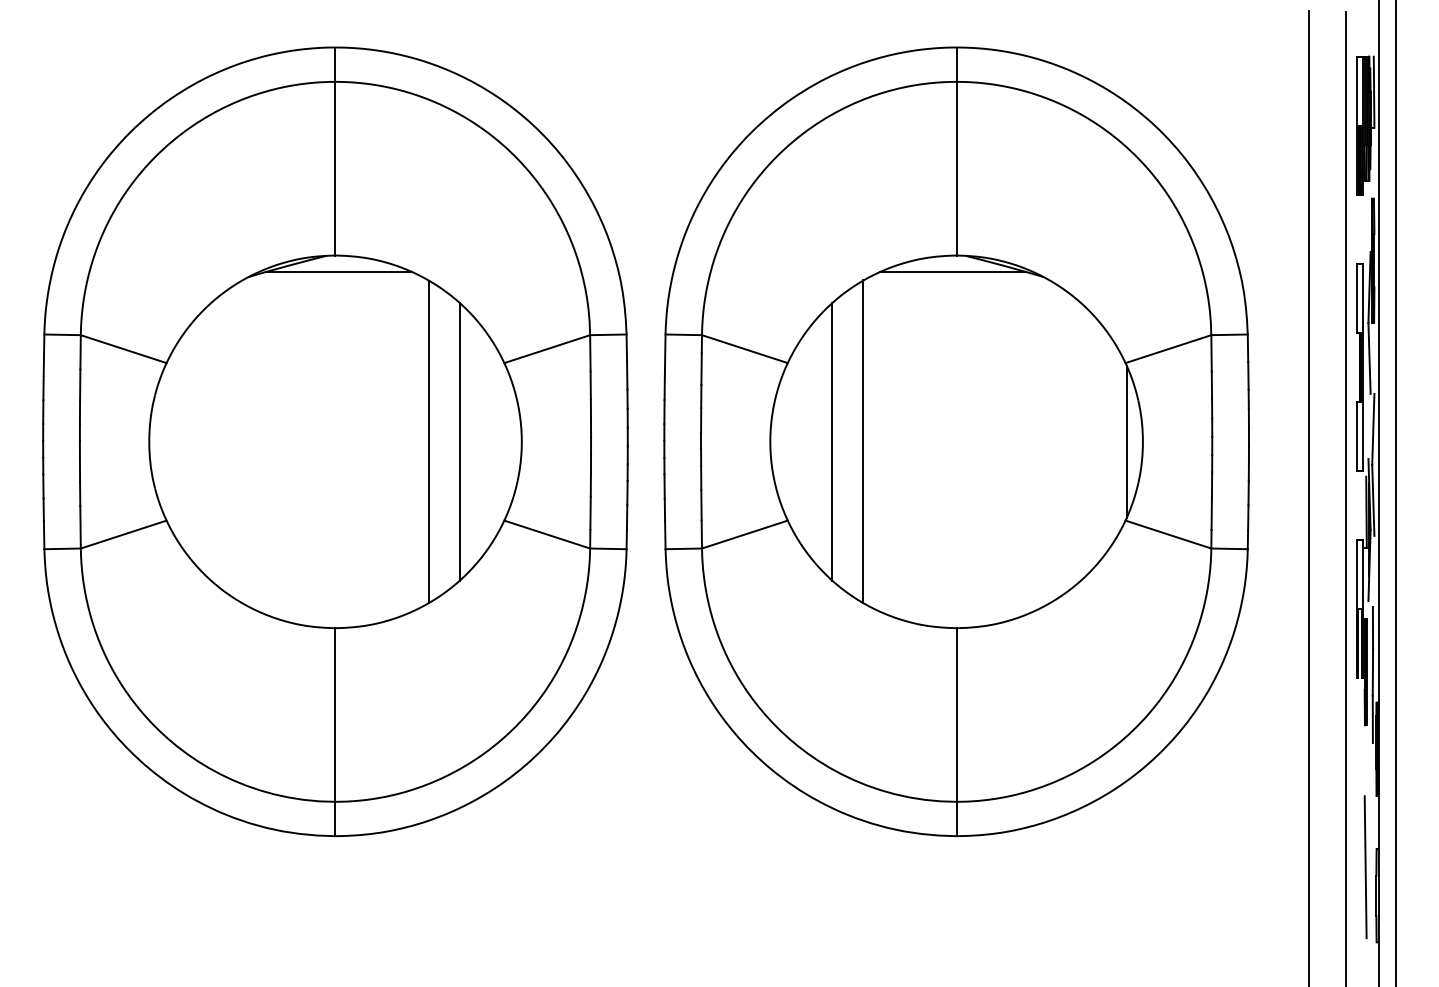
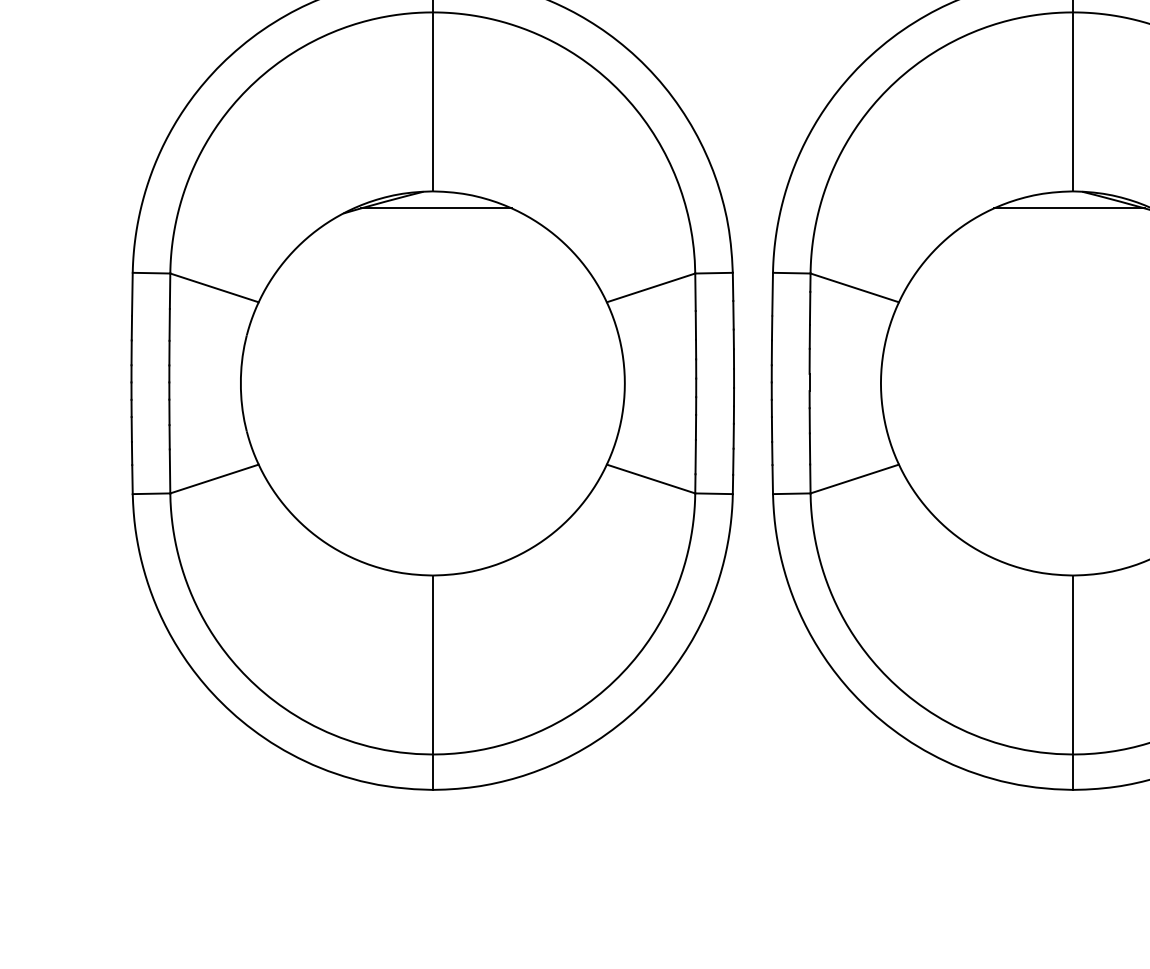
line: (428, 441) -> (528, 383), removed
line: (459, 441) -> (560, 383), removed
line: (832, 441) -> (945, 383), removed
line: (863, 441) -> (977, 383), removed

